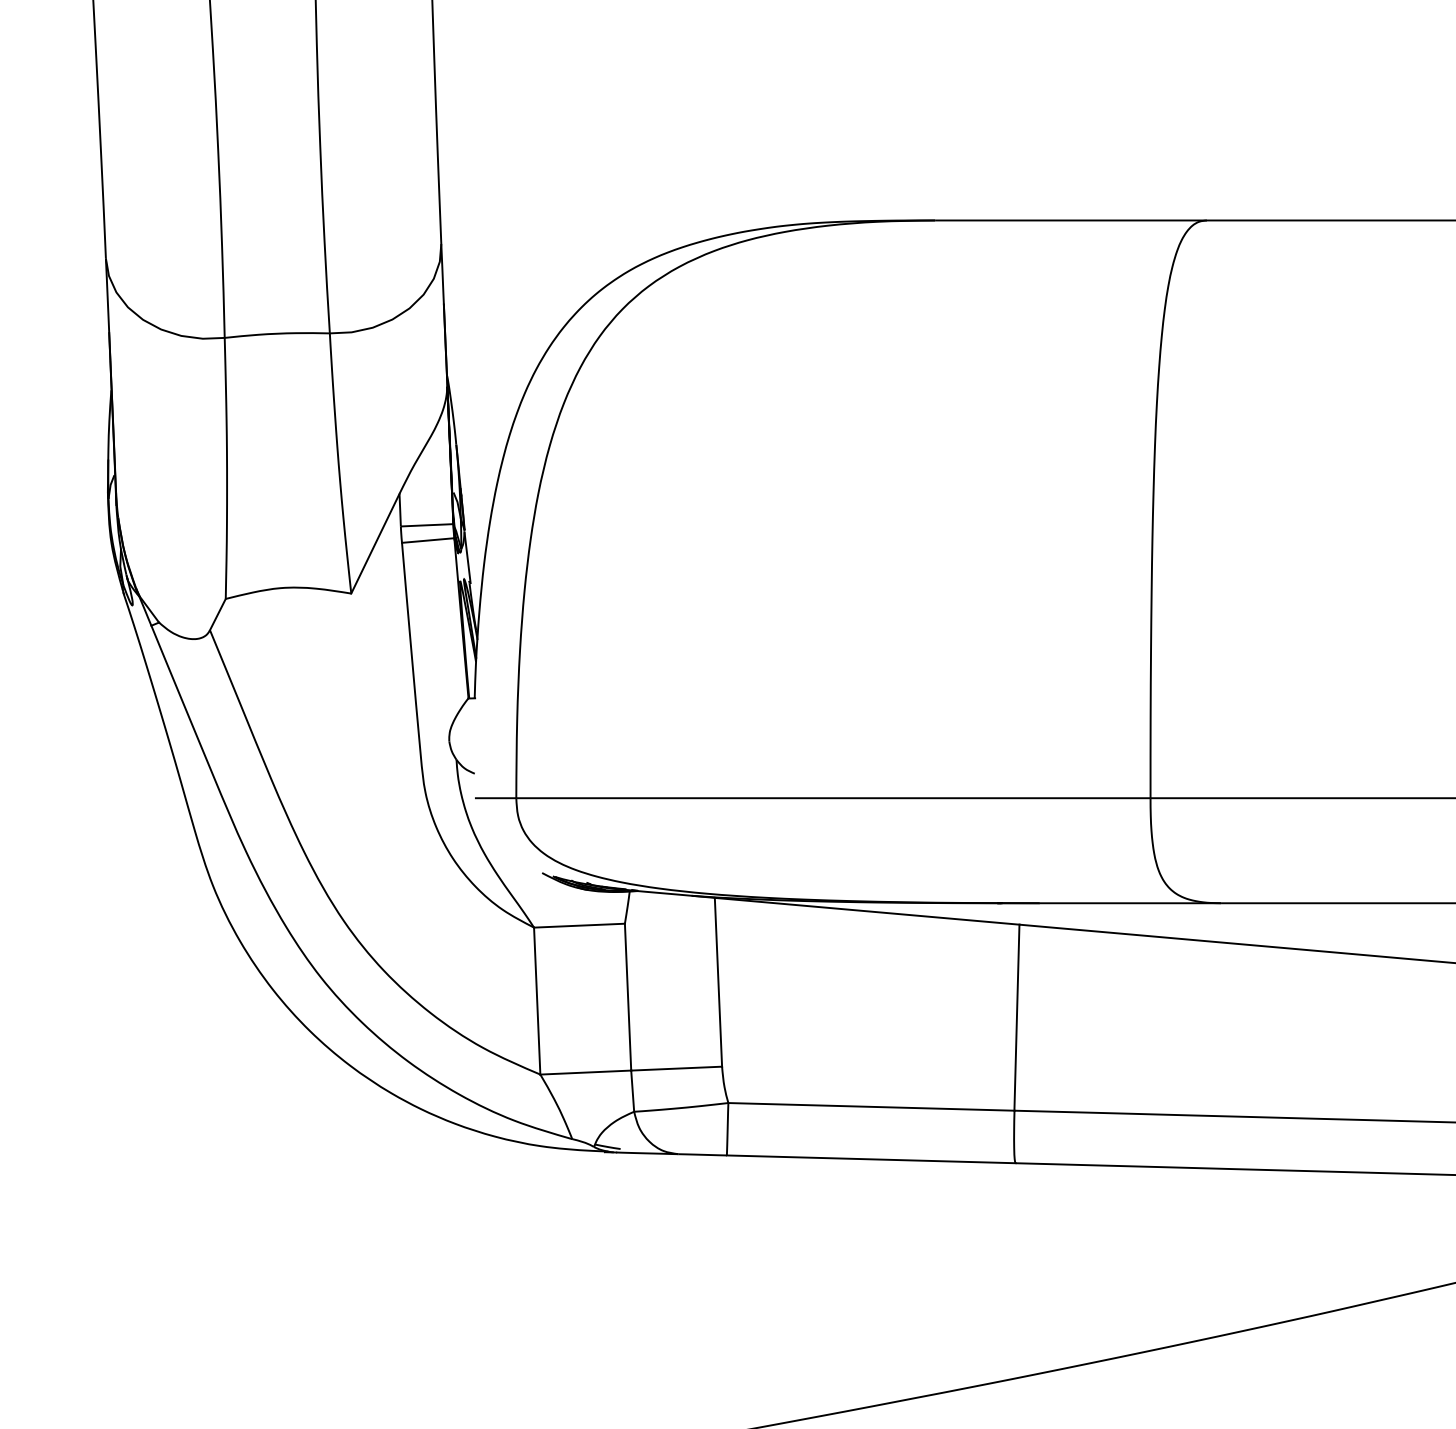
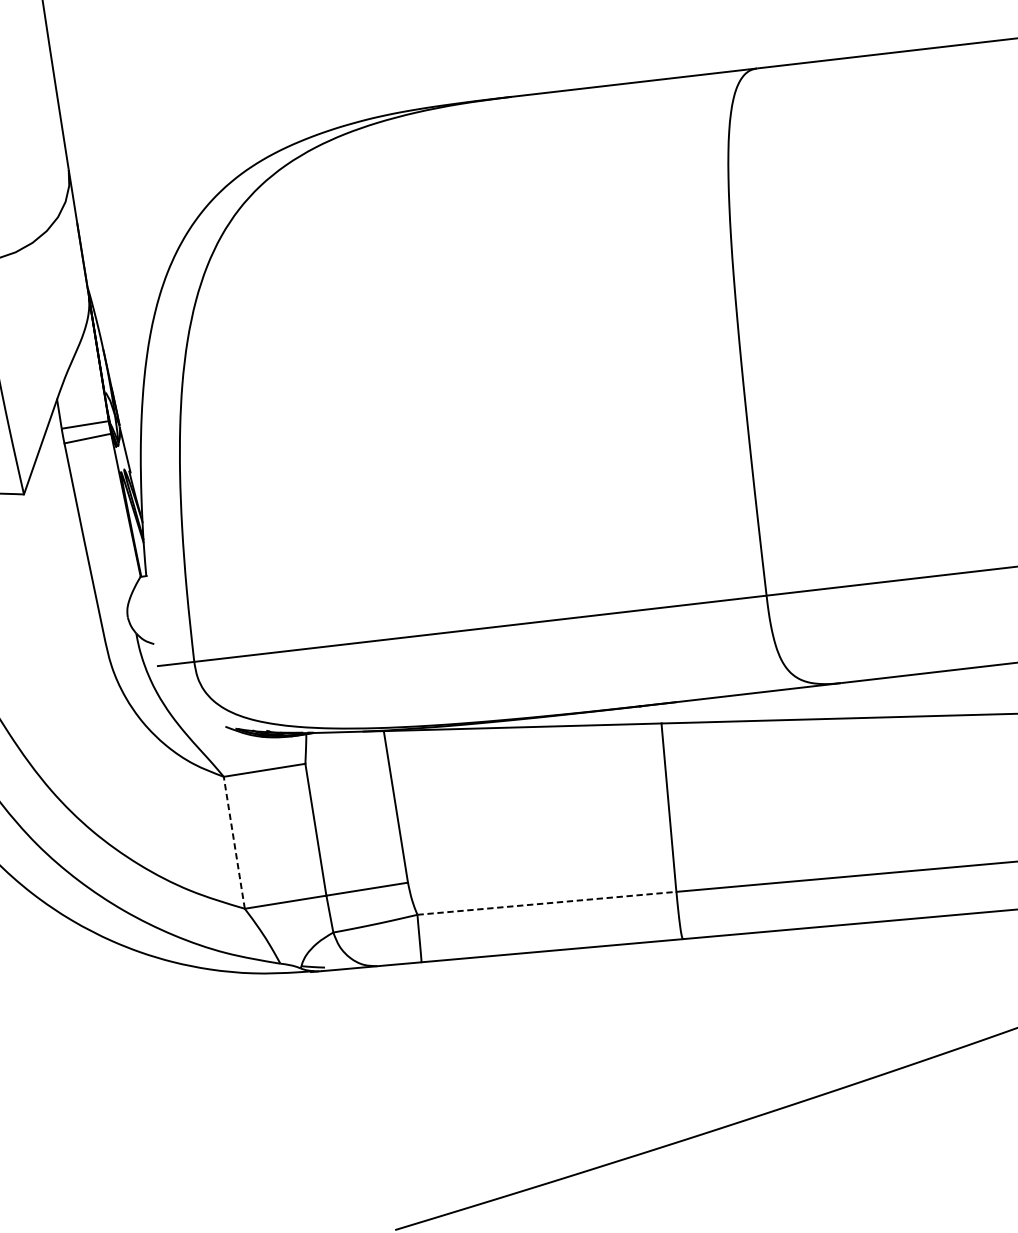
line: (537, 1001) -> (234, 843), solid -> dashed
line: (871, 1106) -> (546, 903), solid -> dashed

